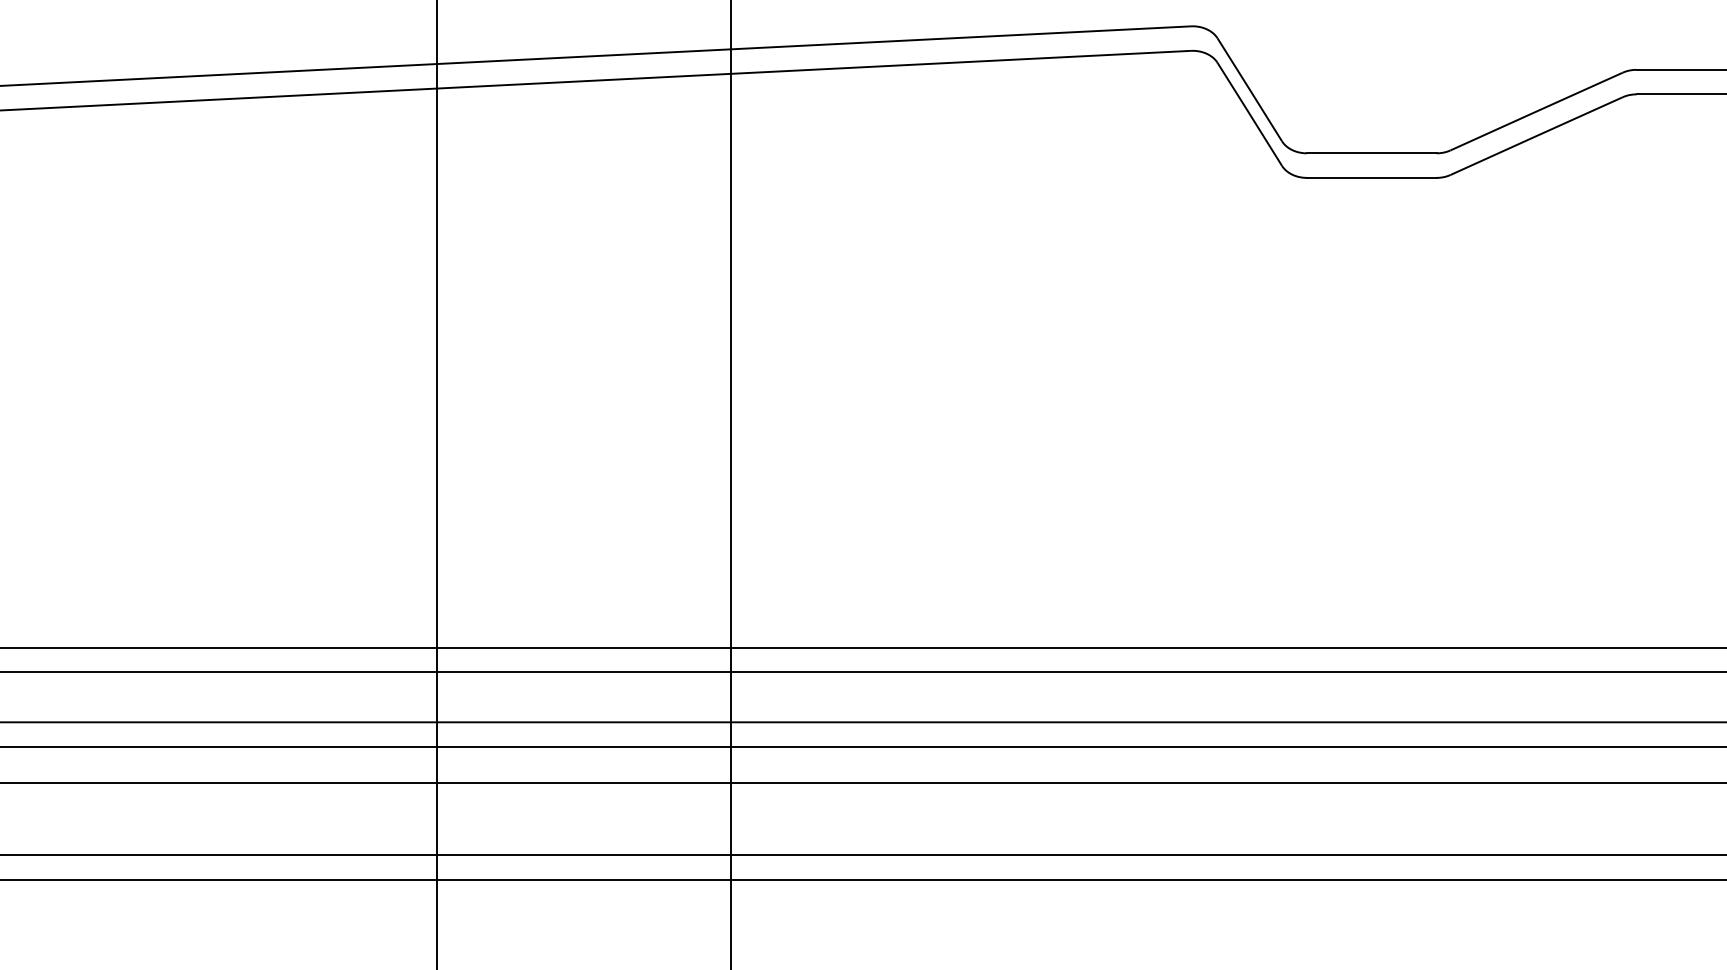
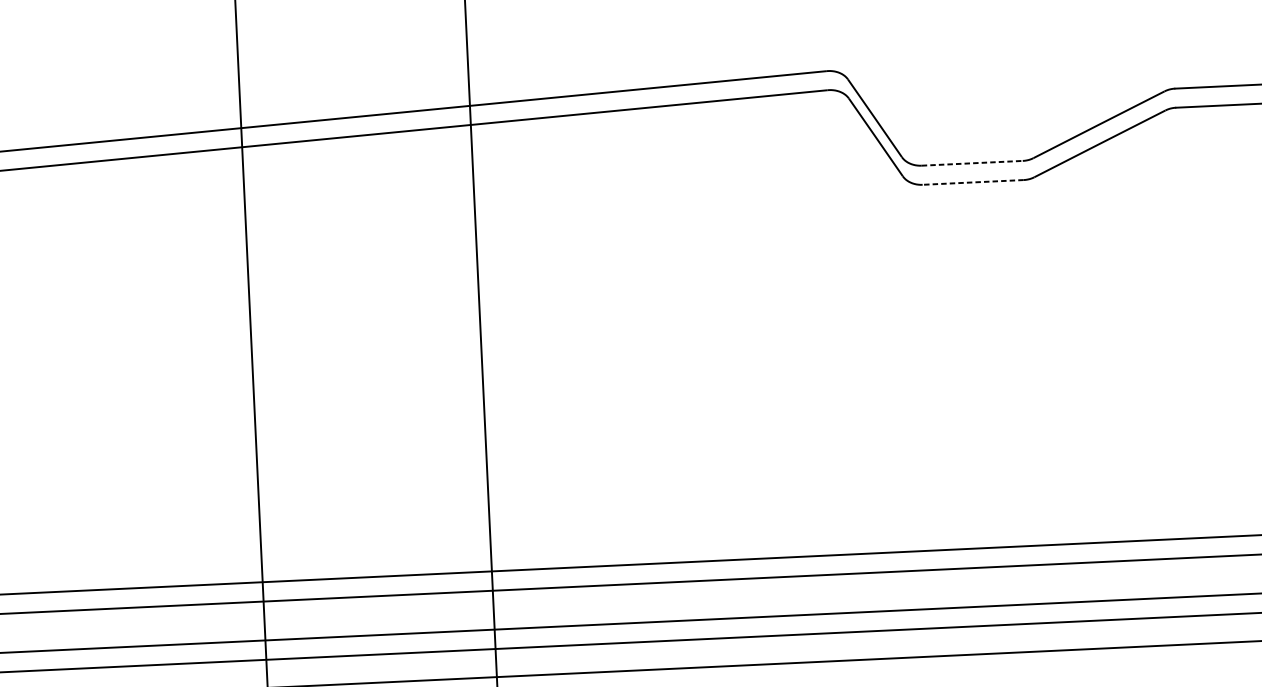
line: (1371, 153) -> (972, 163), solid -> dashed
line: (1371, 177) -> (972, 182), solid -> dashed

